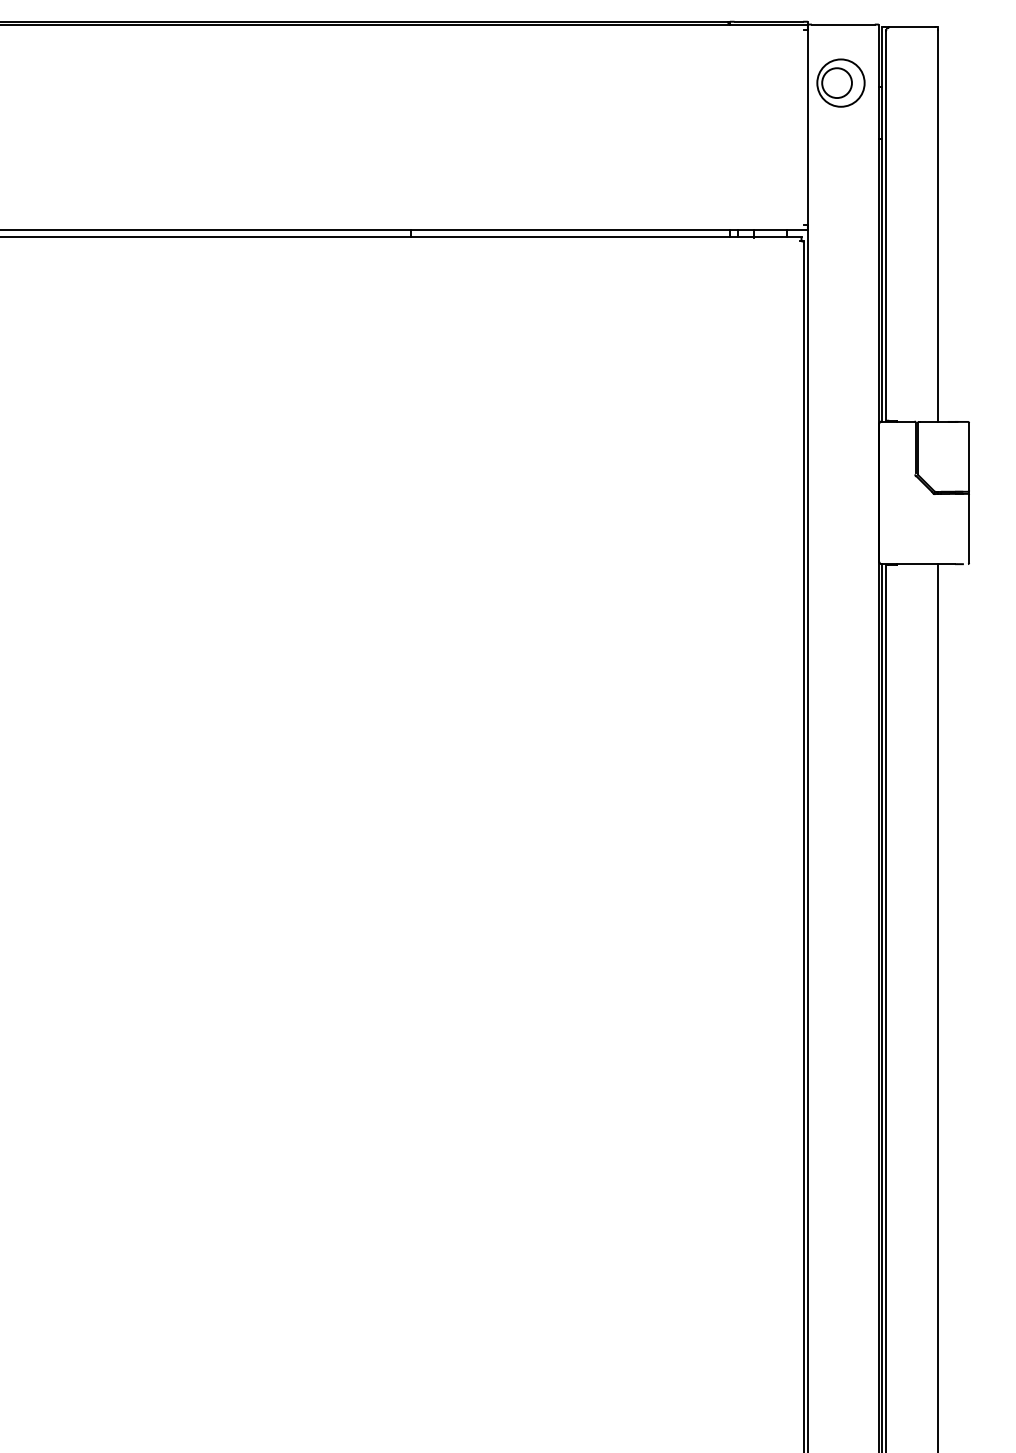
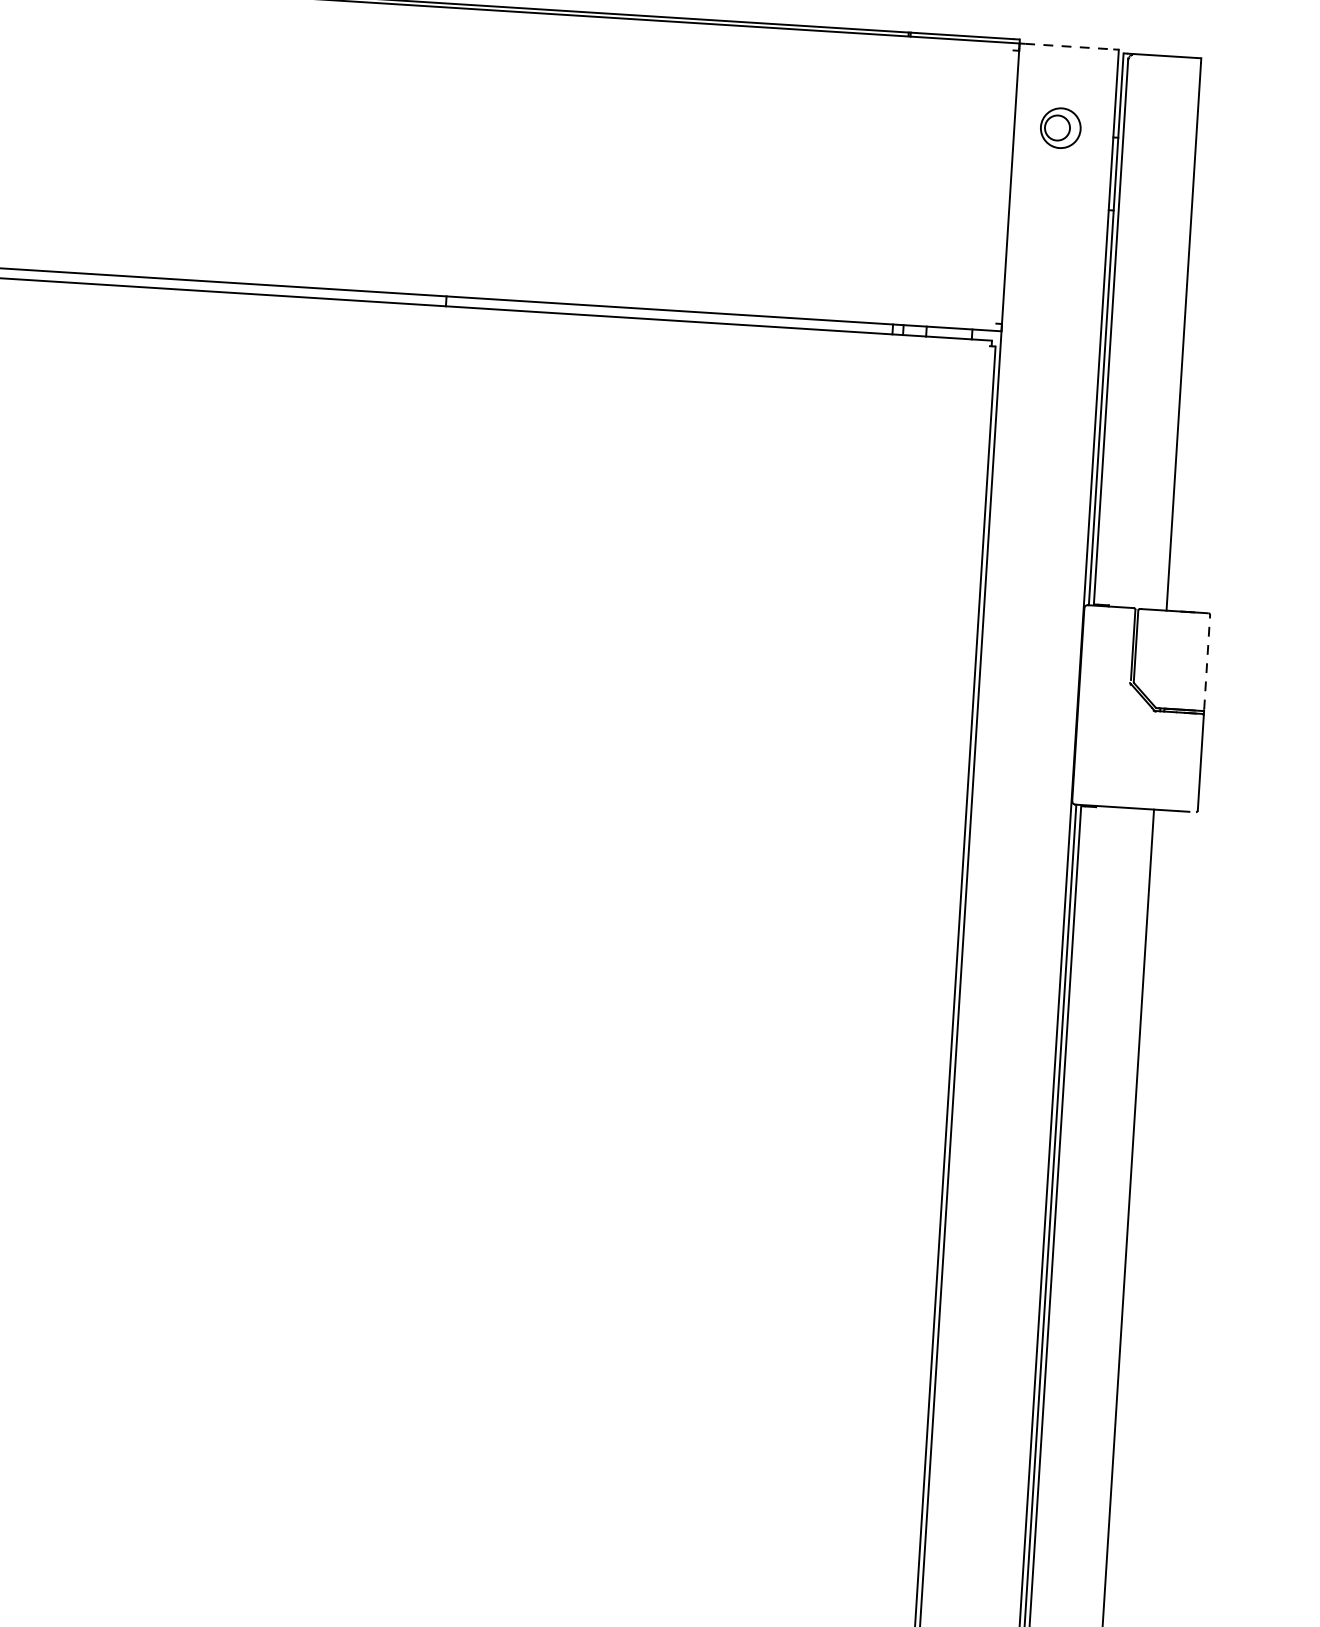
line: (843, 24) -> (1069, 46), solid -> dashed
part: (840, 82) -> (1060, 127), size x0.6
line: (969, 456) -> (1207, 661), solid -> dashed

